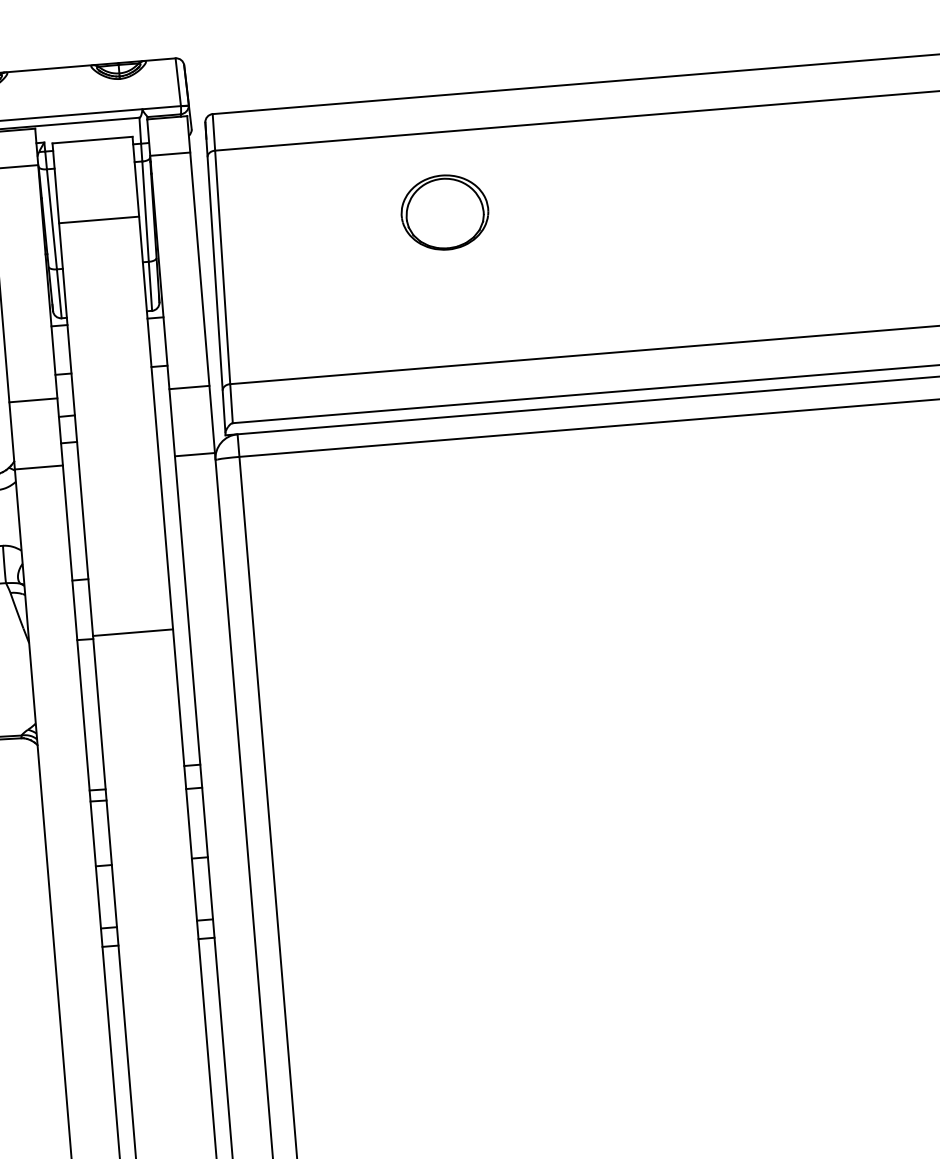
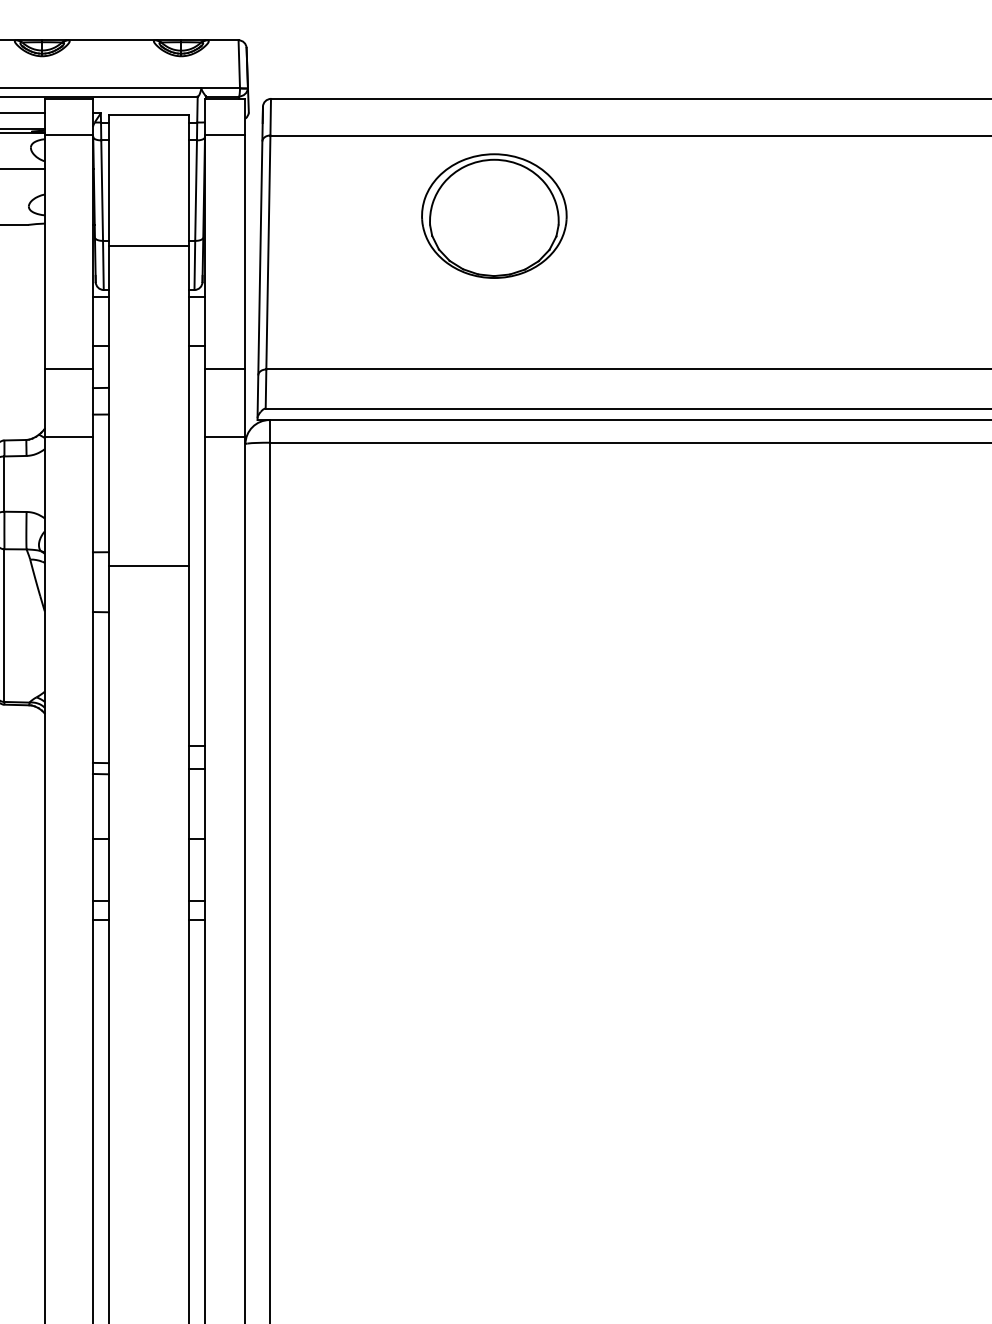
part: (445, 212) -> (494, 215), size x1.67
line: (98, 220) -> (148, 246), moved
line: (132, 633) -> (148, 566), moved

